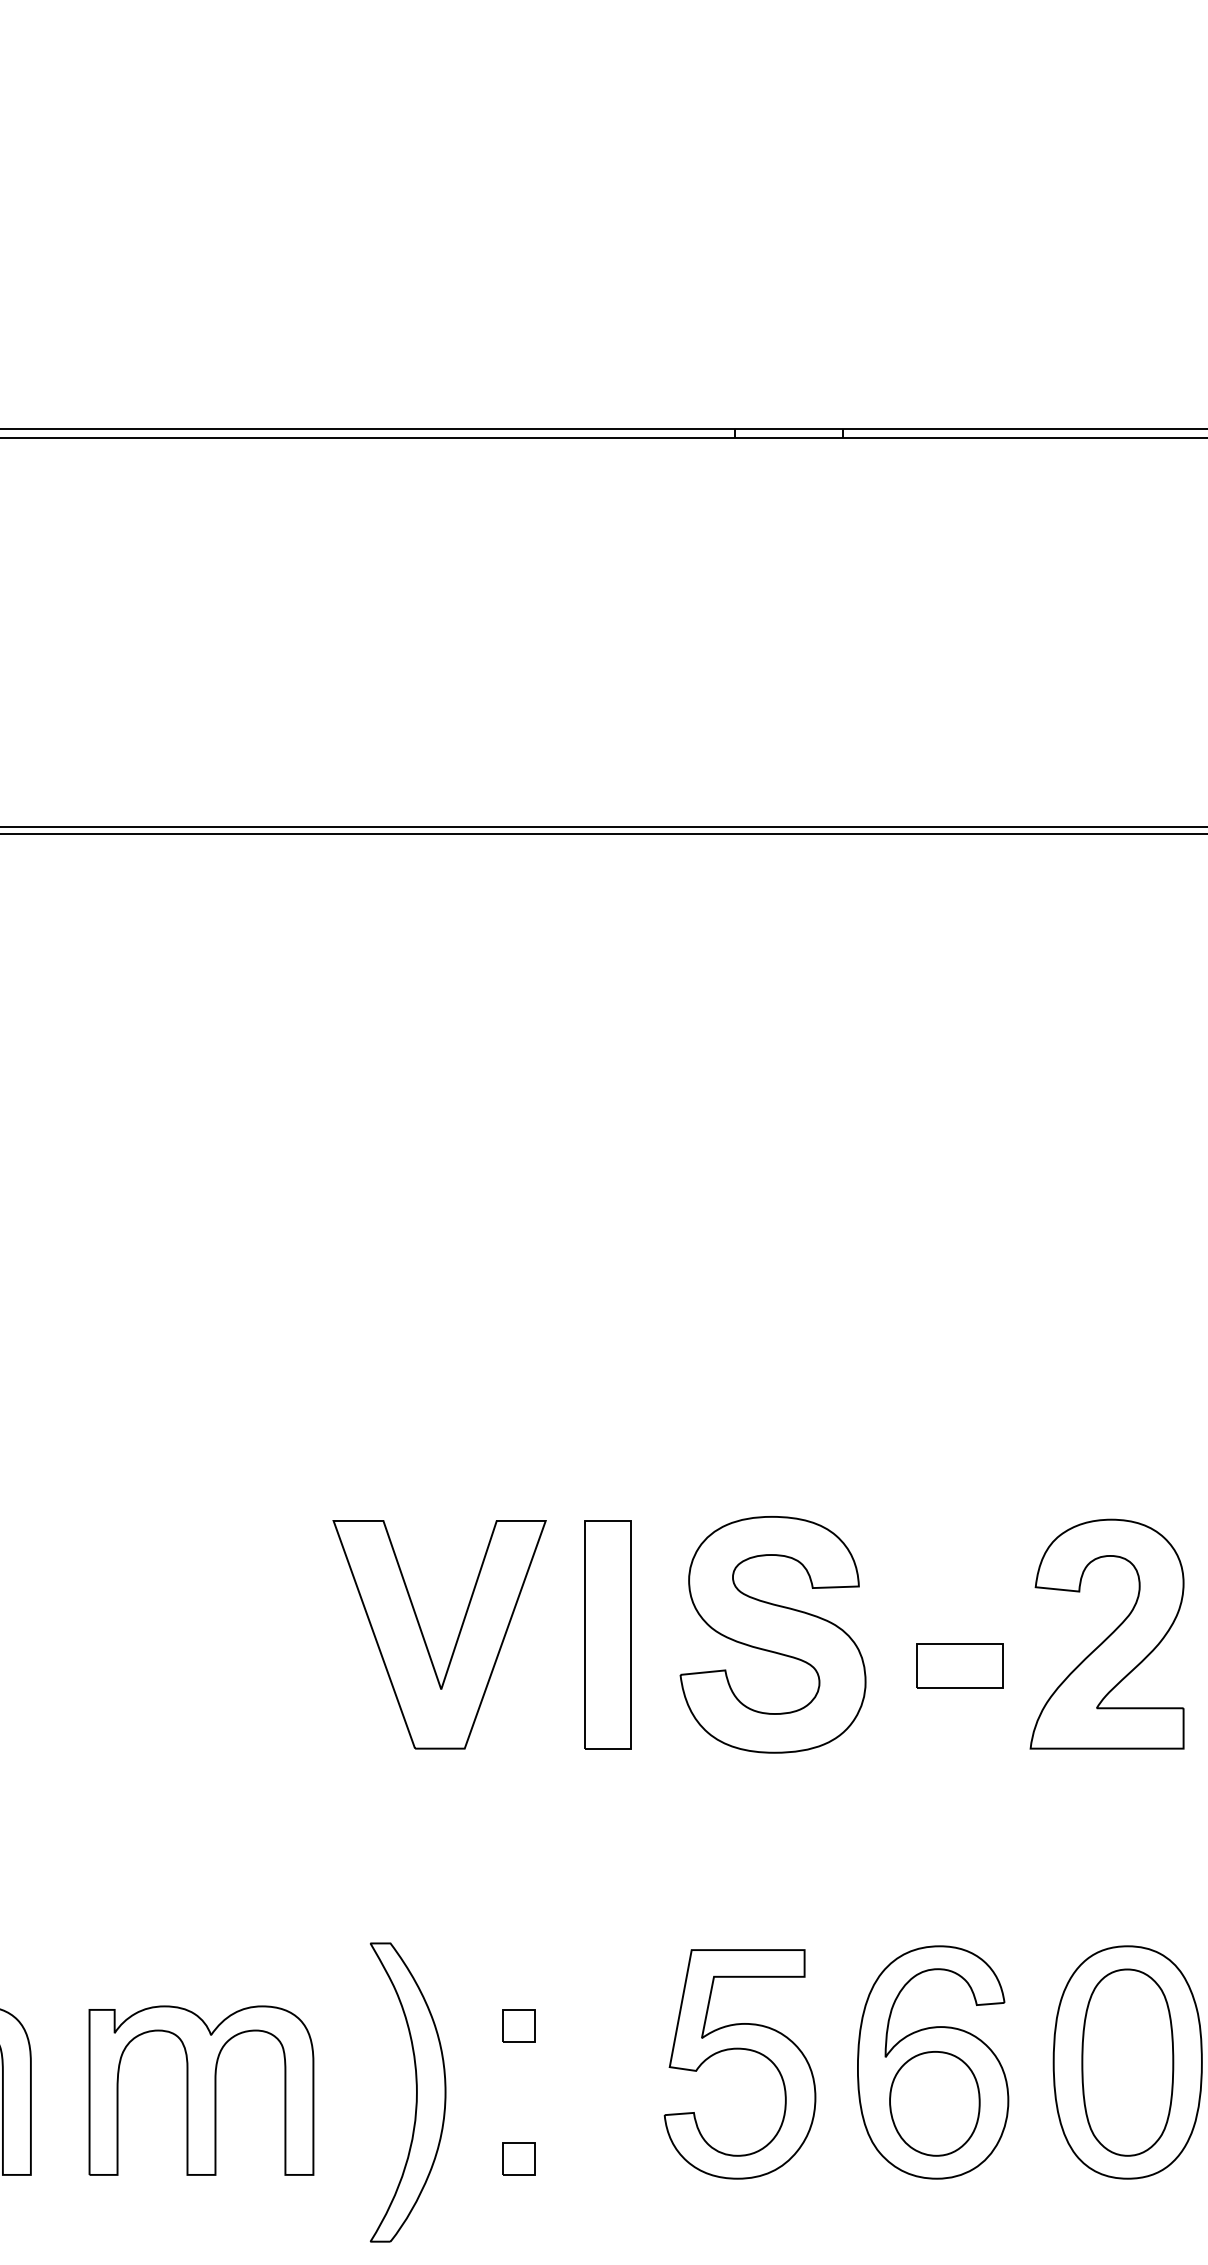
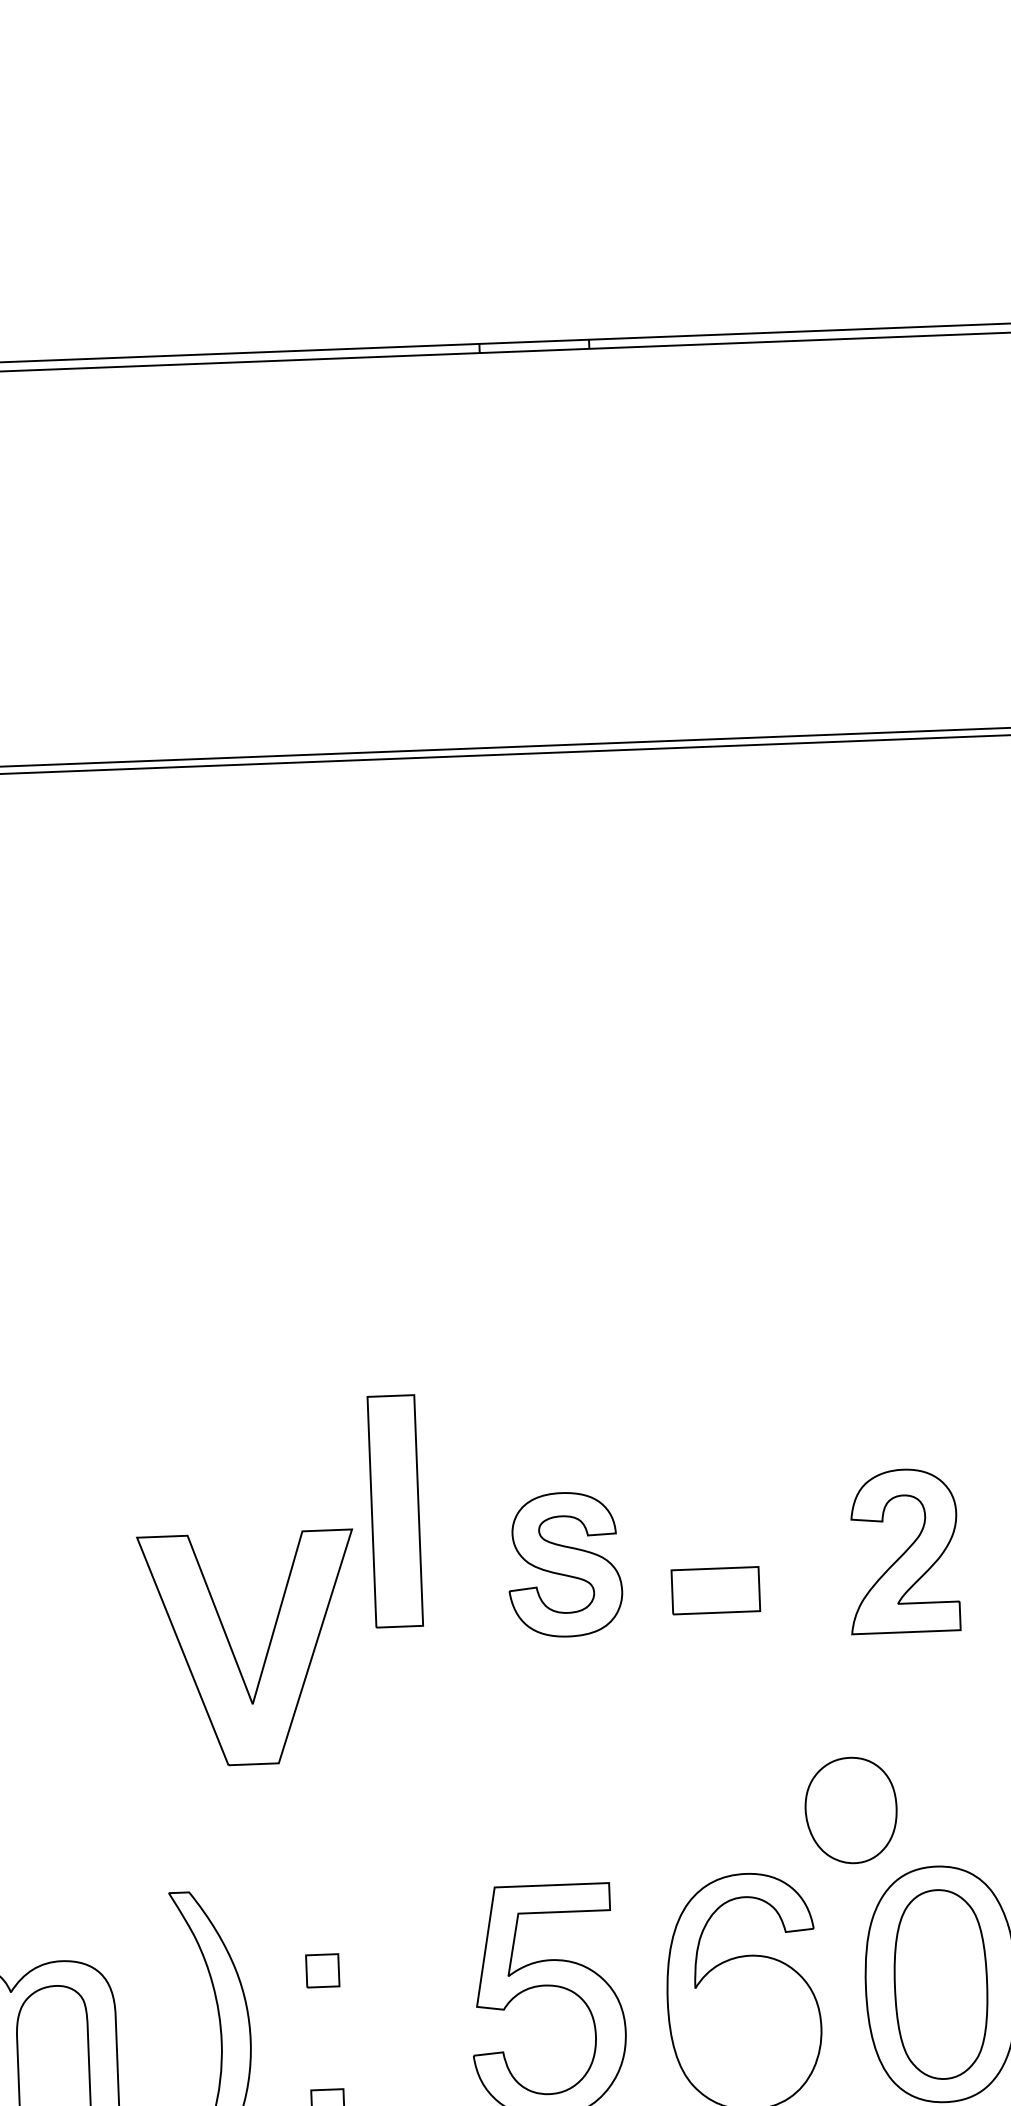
part: (1106, 1633) -> (902, 1550), size x0.7
part: (607, 1634) -> (394, 1511), moved
part: (772, 1634) -> (564, 1564), size x0.6
part: (425, 1639) -> (234, 1654), moved
part: (959, 1665) -> (715, 1590), moved
part: (934, 2103) -> (850, 1810), moved

